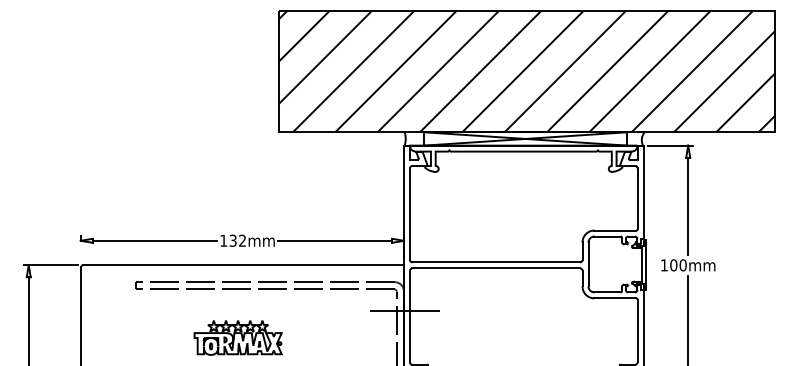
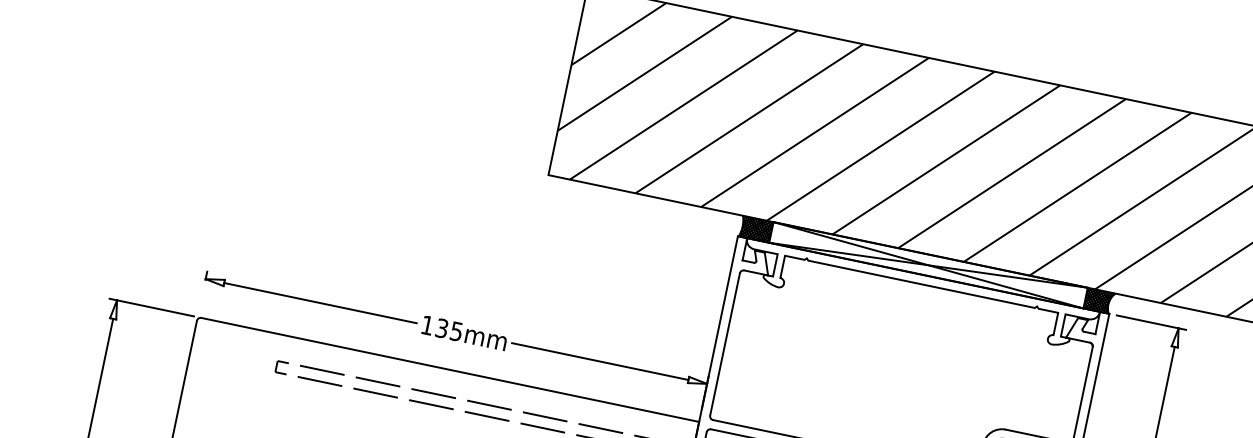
hatch: (414, 138) -> (756, 228), added
hatch: (635, 138) -> (1099, 300), added
text: (242, 240) -> (456, 331), 132mm -> 135mm

